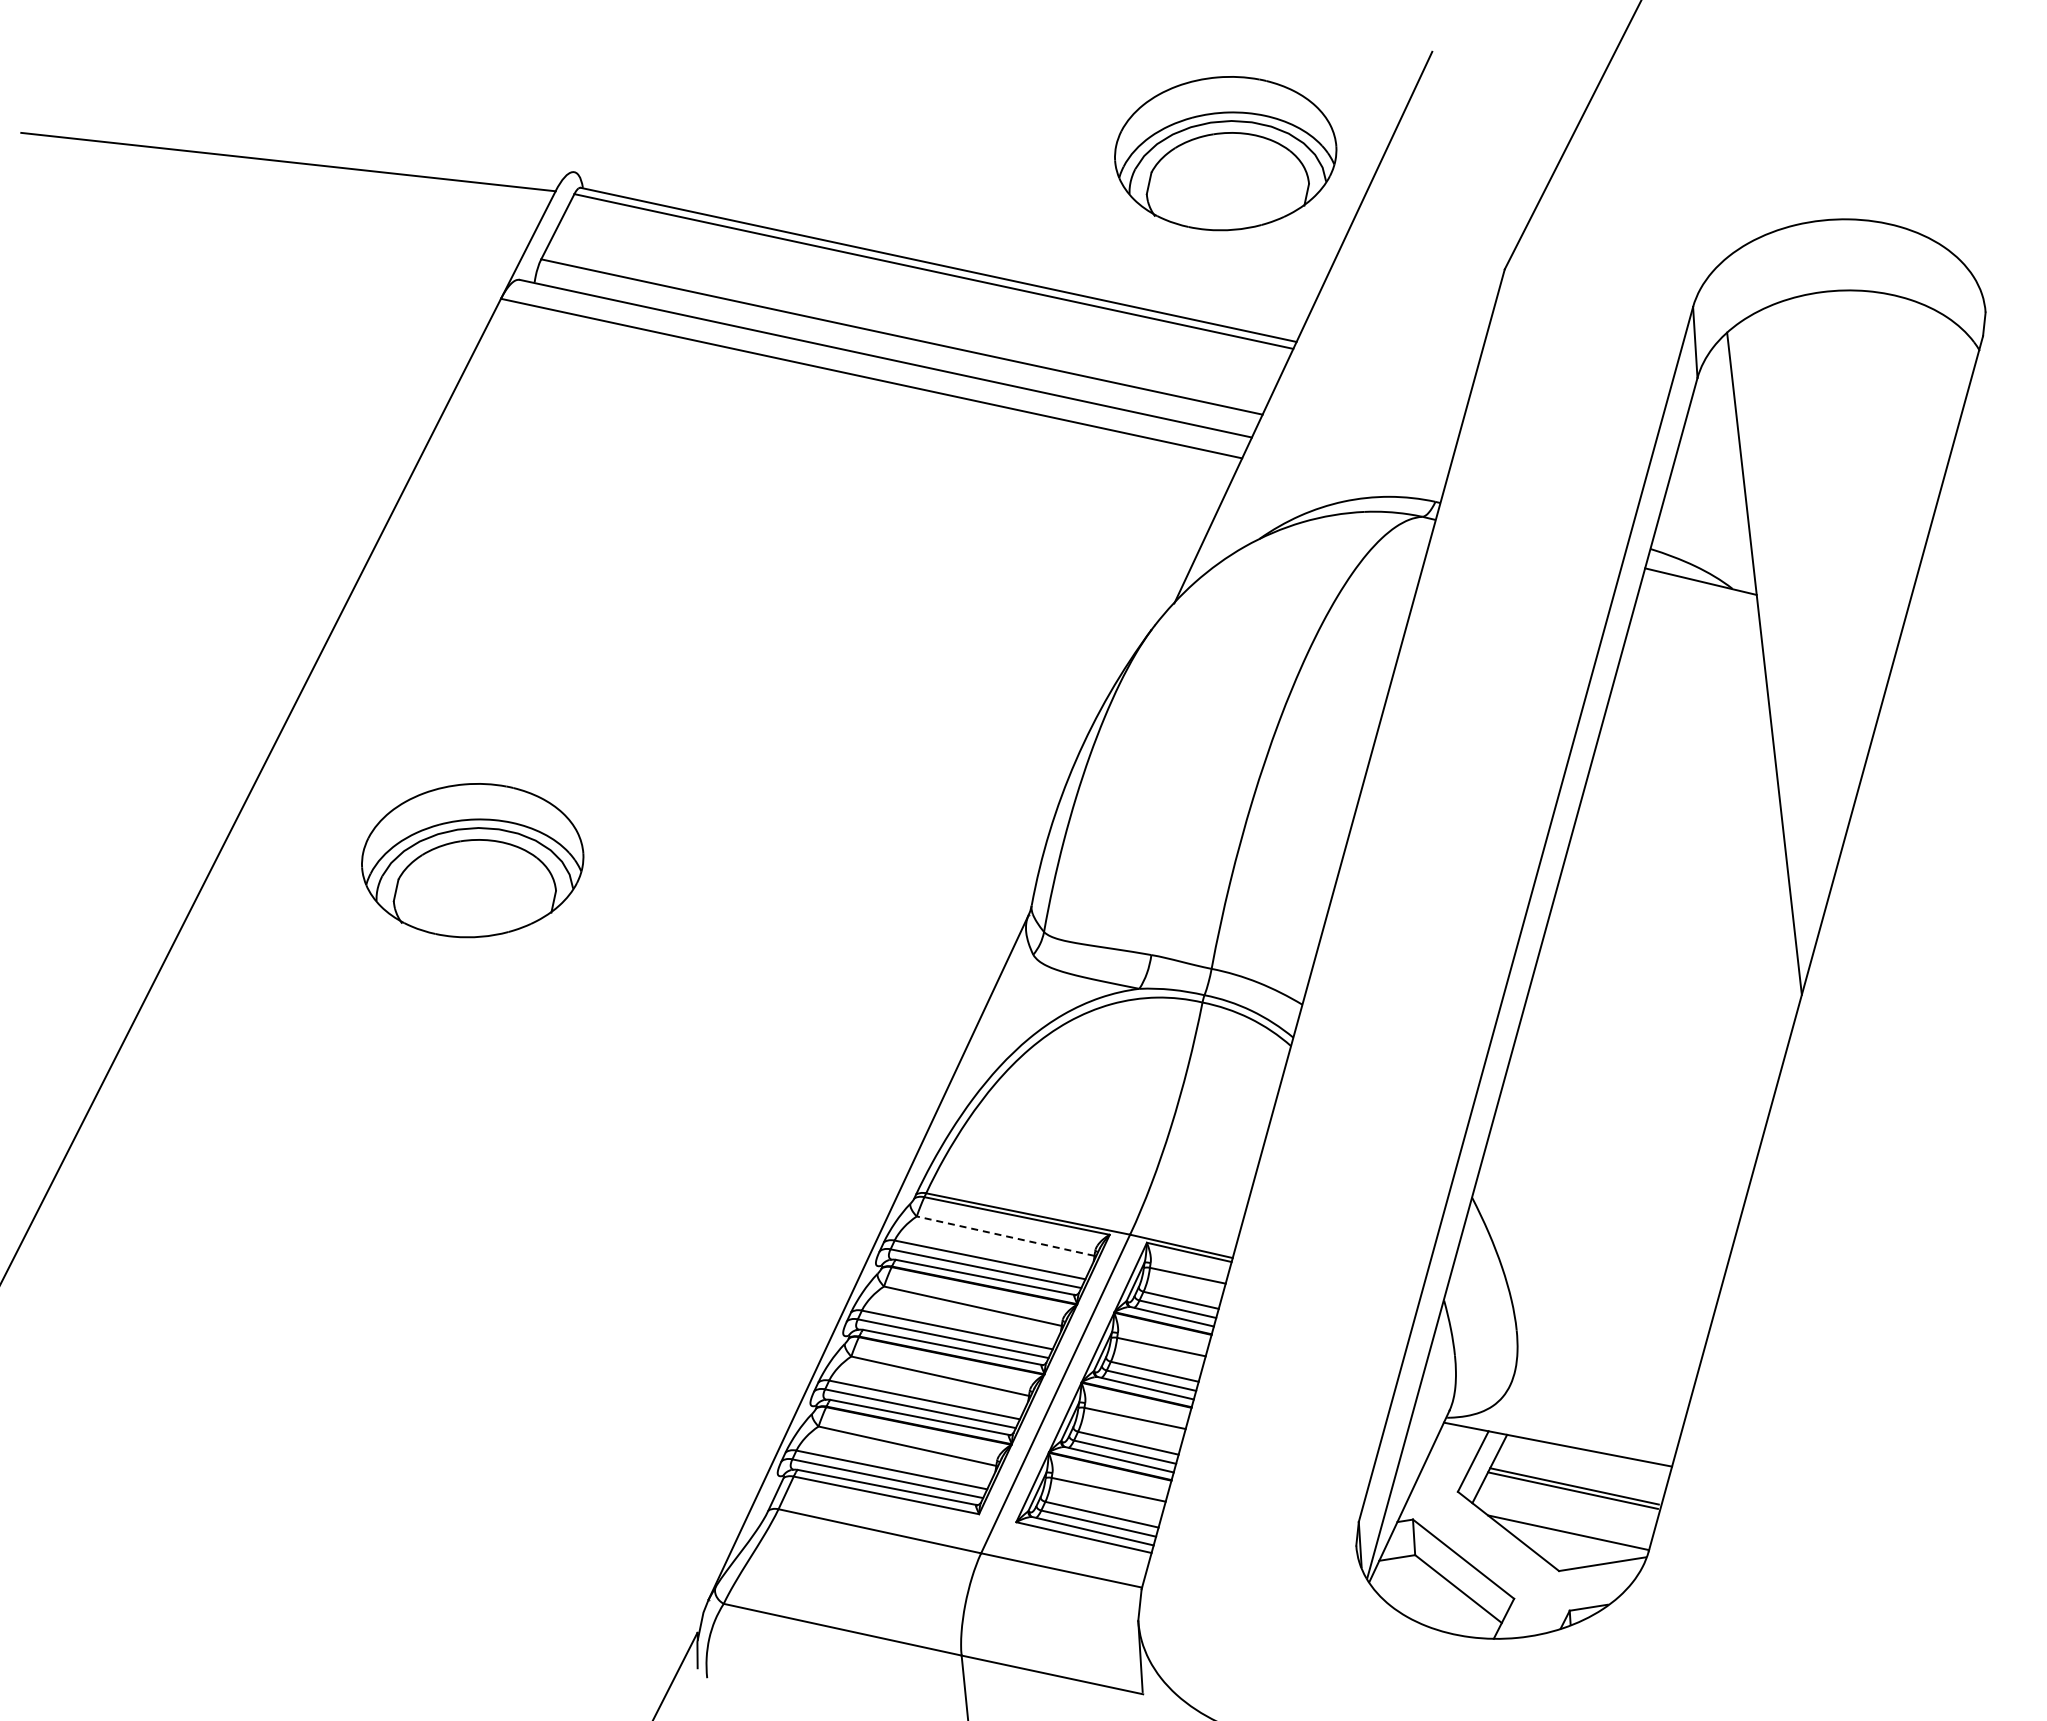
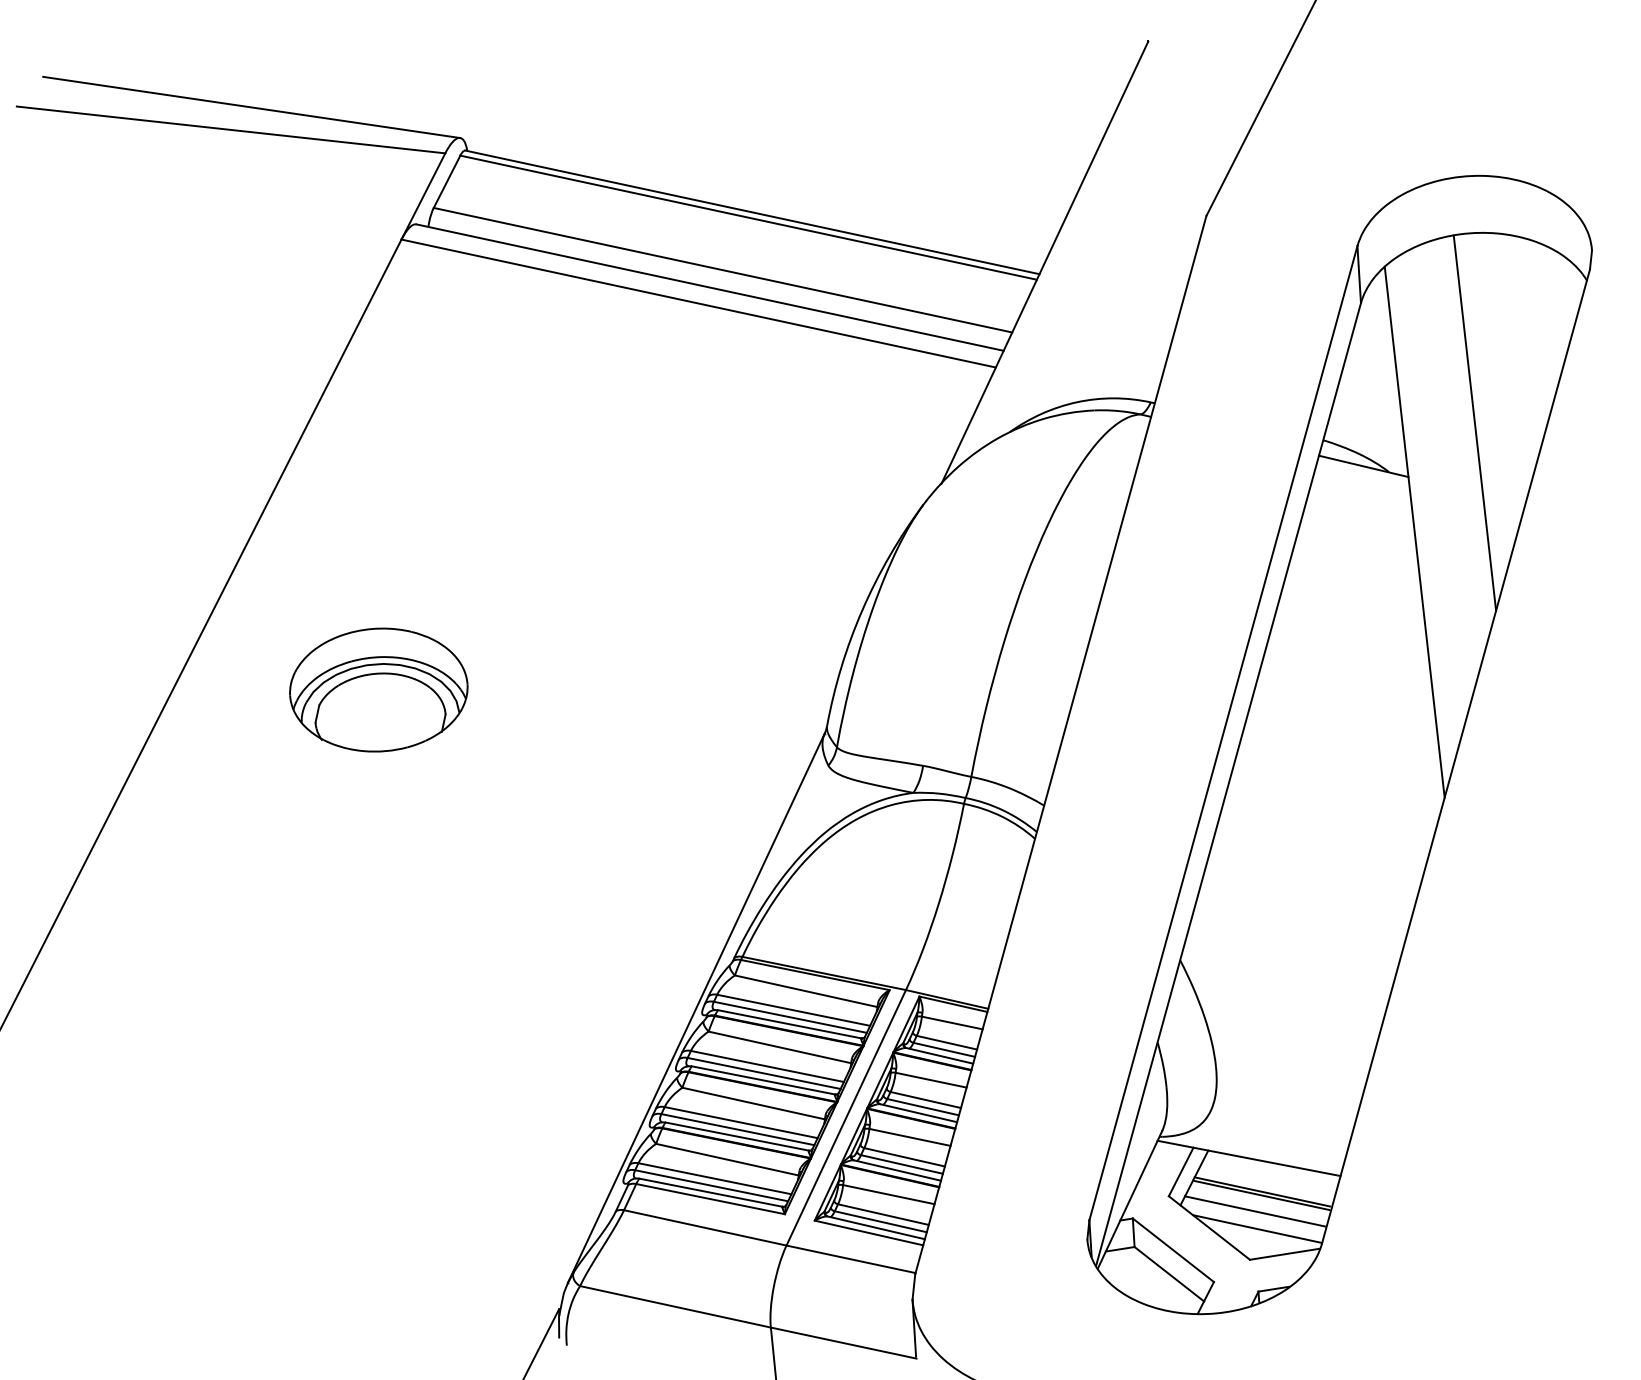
line: (314, 133) -> (251, 107), added
part: (1225, 153) -> (982, 123), removed
line: (1839, 527) -> (1474, 422), added
line: (1005, 1236) -> (806, 991), dashed -> solid
line: (1565, 1510) -> (1255, 1211), added

